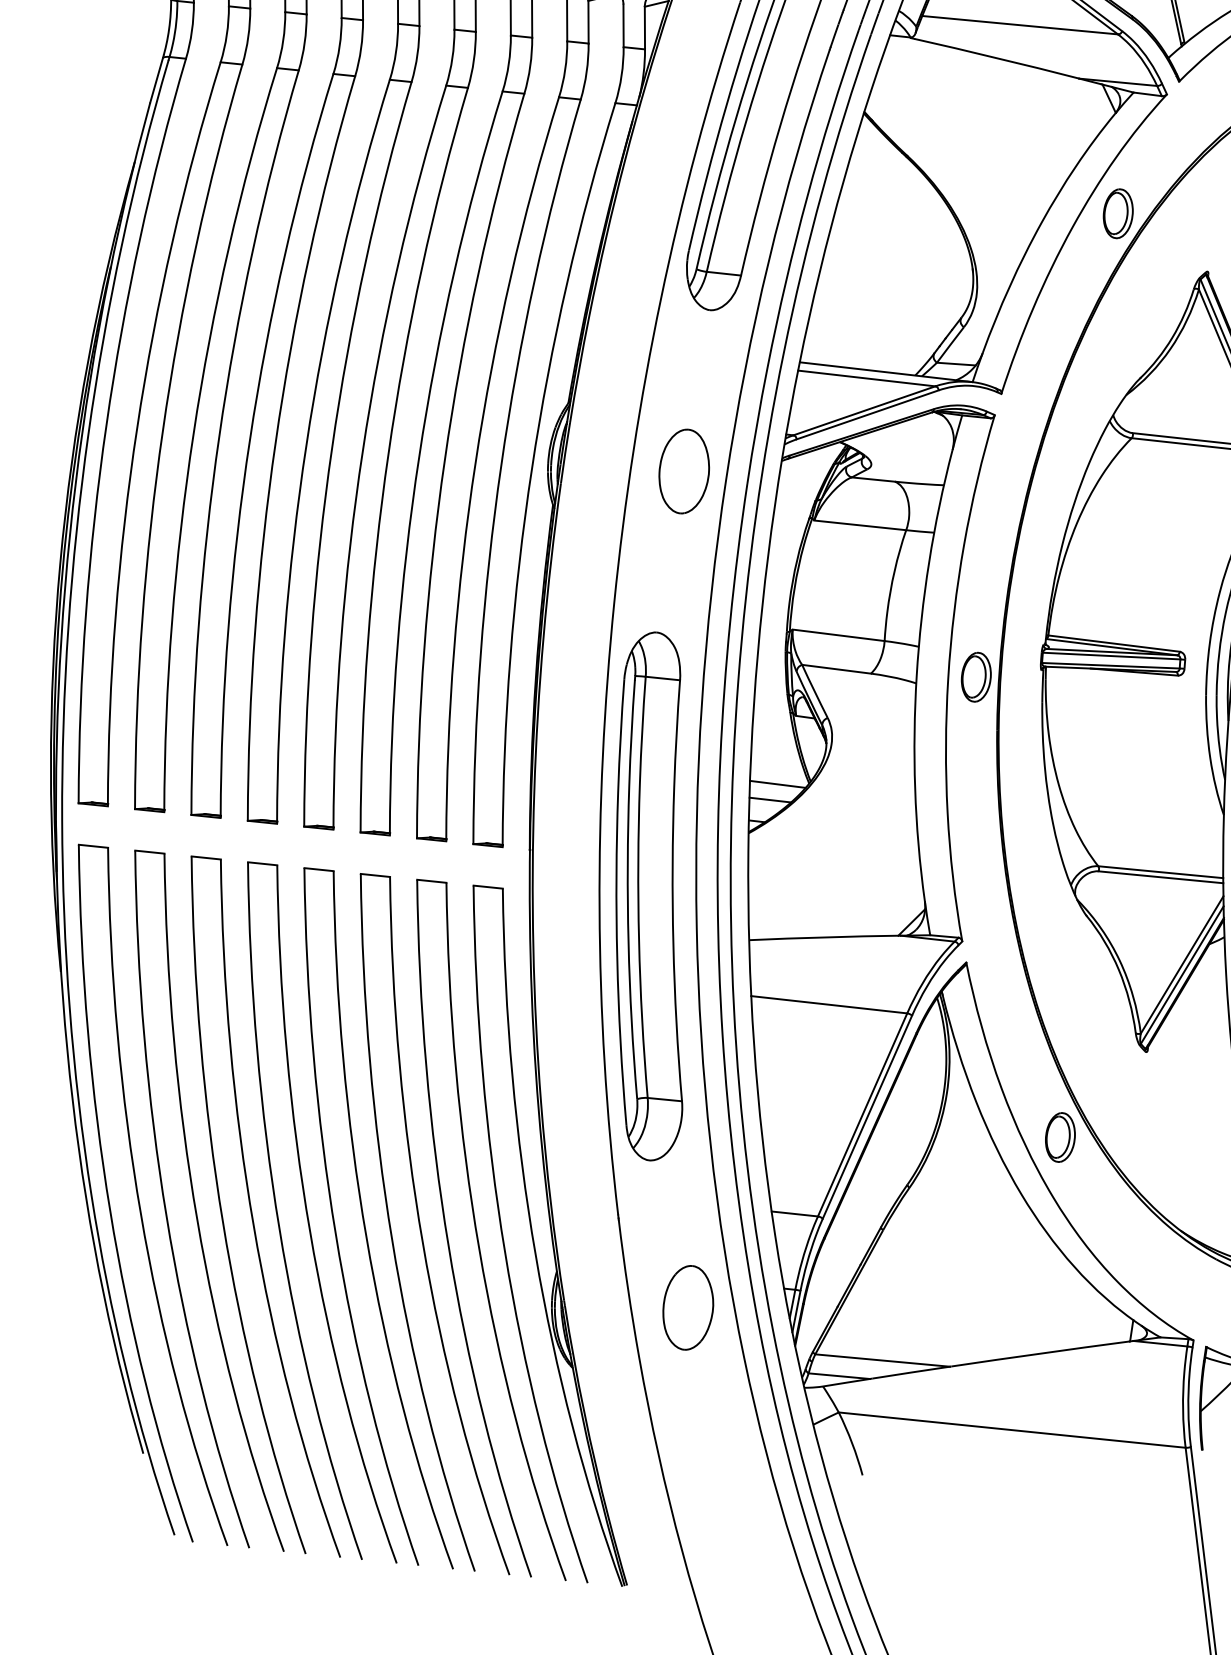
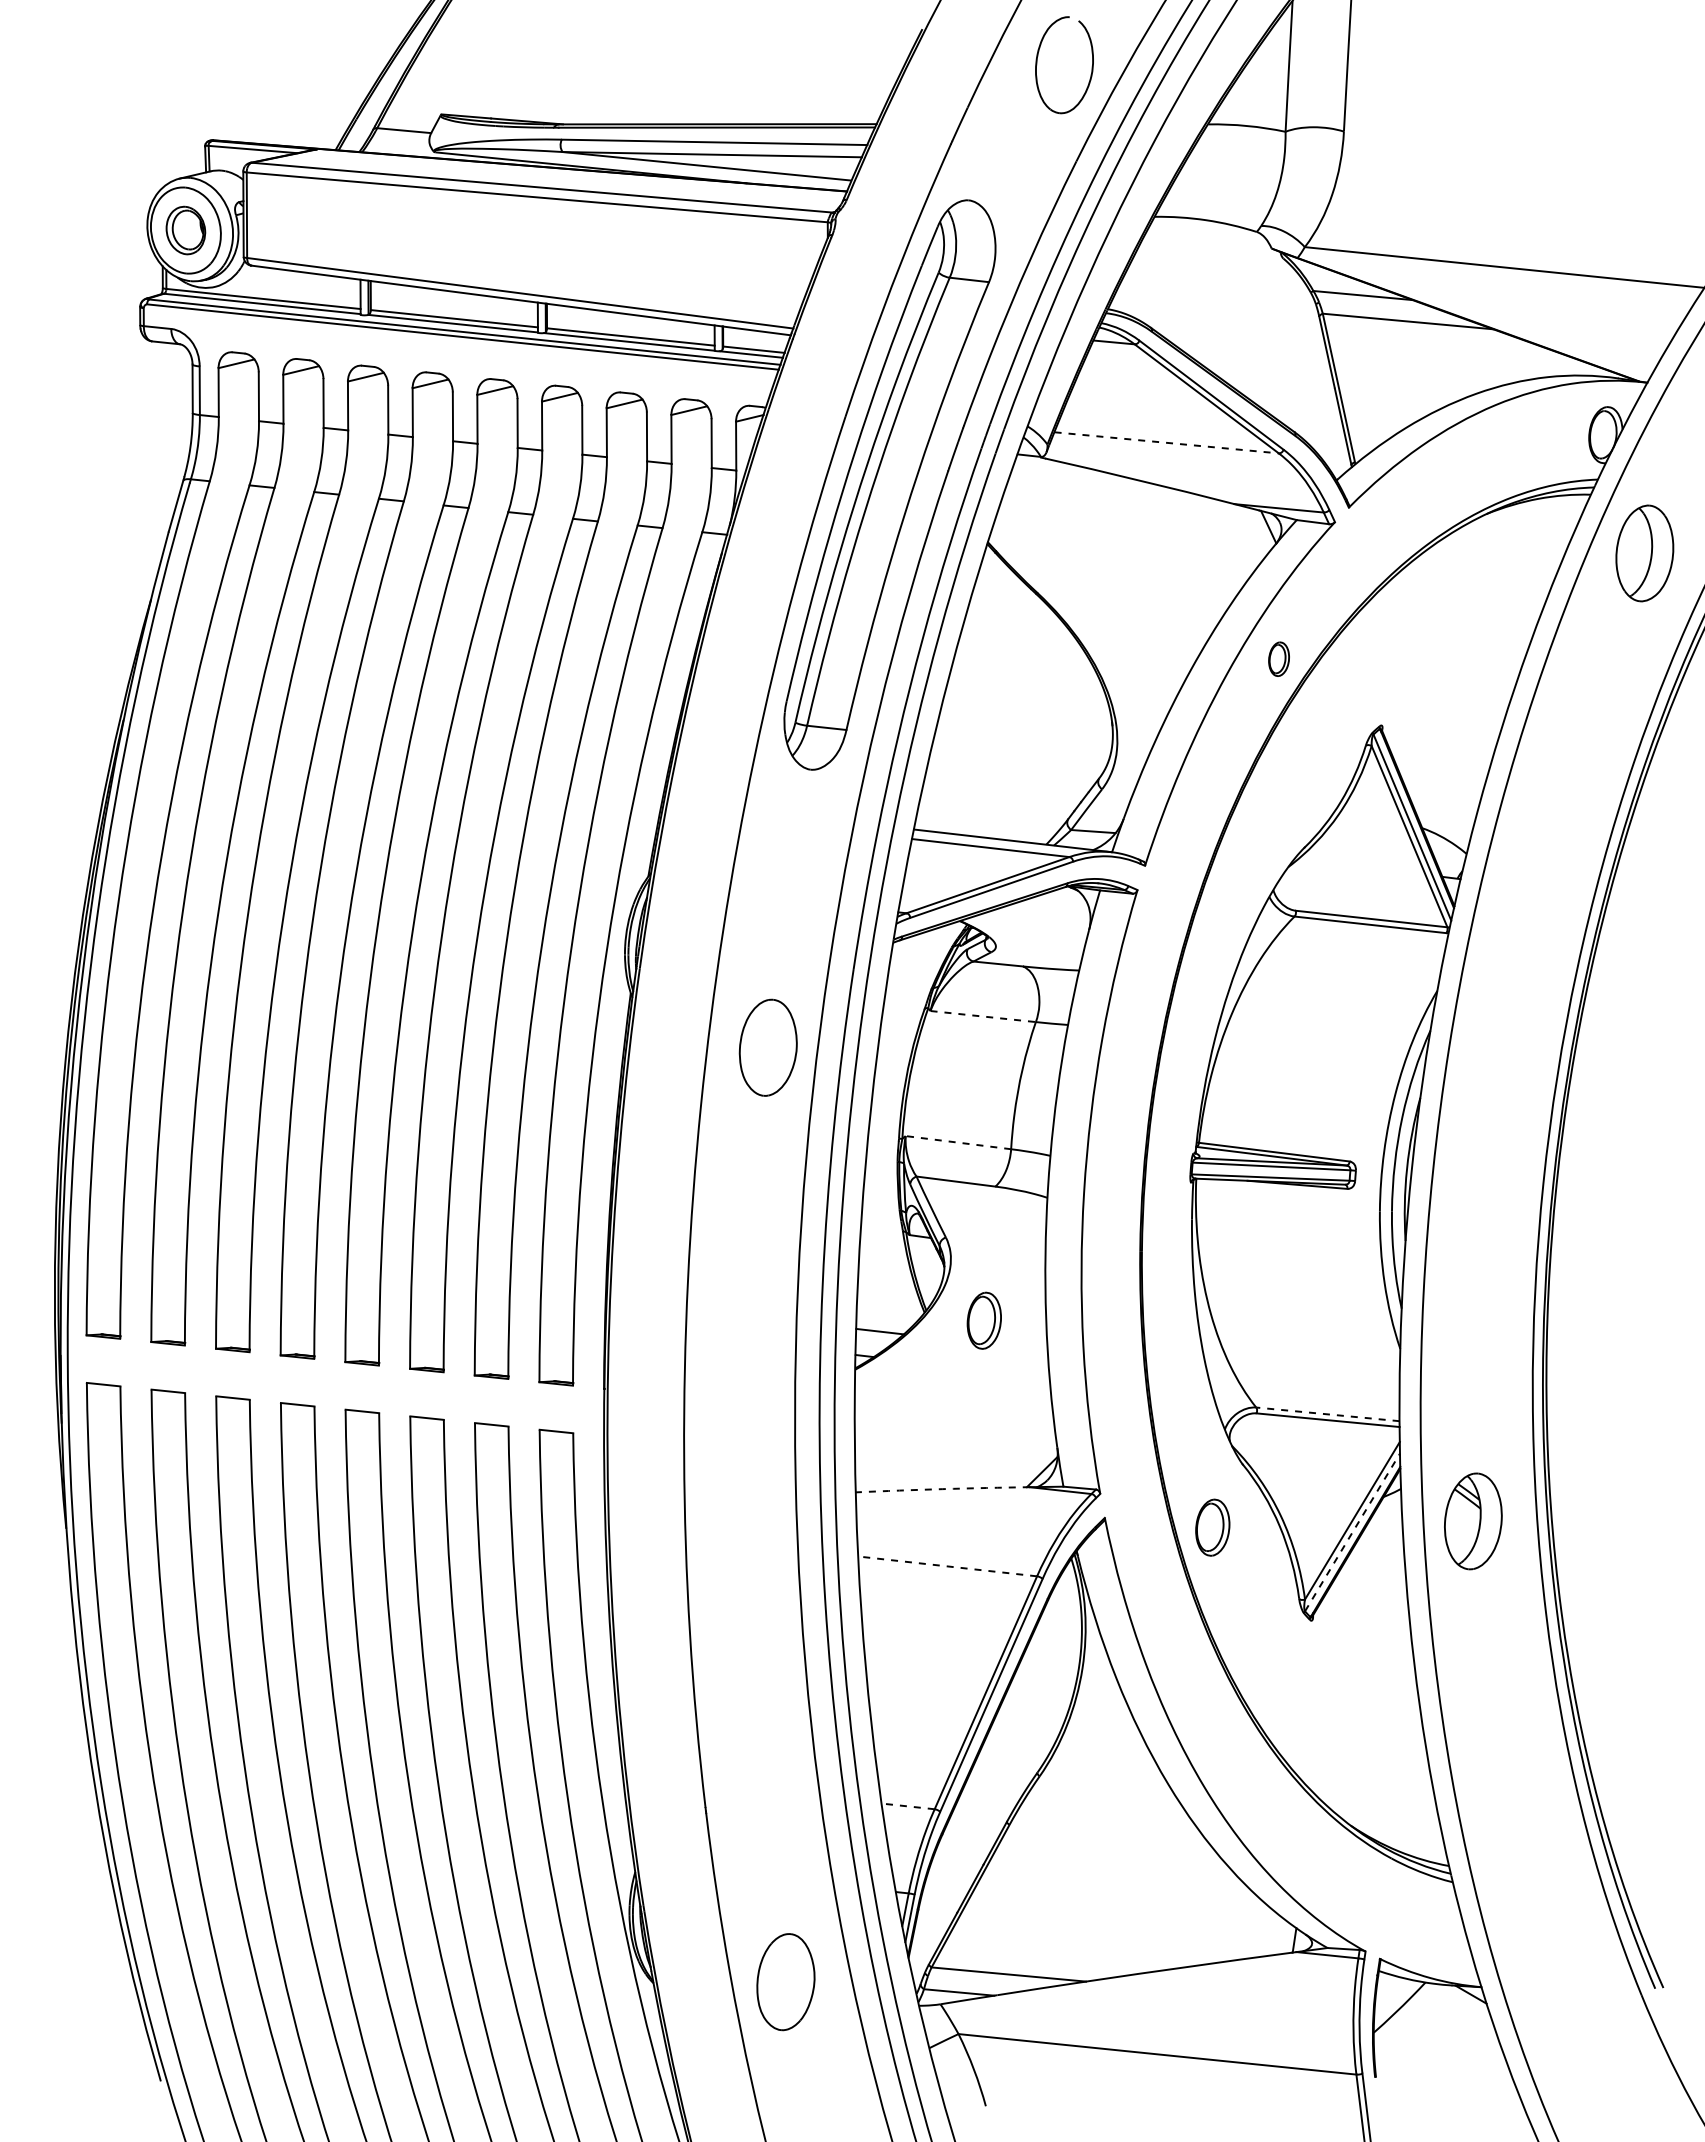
line: (1020, 24) -> (1166, 442), solid -> dashed
part: (1117, 214) -> (1278, 659), size x0.6
part: (683, 471) -> (767, 1047), moved
line: (860, 525) -> (983, 1016), solid -> dashed
line: (837, 635) -> (957, 1142), solid -> dashed
part: (975, 677) -> (983, 1320), moved
line: (777, 784) -> (888, 1313), removed
line: (1160, 872) -> (1327, 1414), solid -> dashed
part: (648, 895) -> (740, 1441), removed
arc: (824, 937) -> (942, 1489), solid -> dashed
line: (1182, 975) -> (1352, 1532), solid -> dashed
line: (829, 1004) -> (947, 1566), solid -> dashed
part: (1060, 1137) -> (1212, 1527), moved
line: (795, 1214) -> (908, 1806), solid -> dashed
part: (687, 1308) -> (785, 1982), moved

